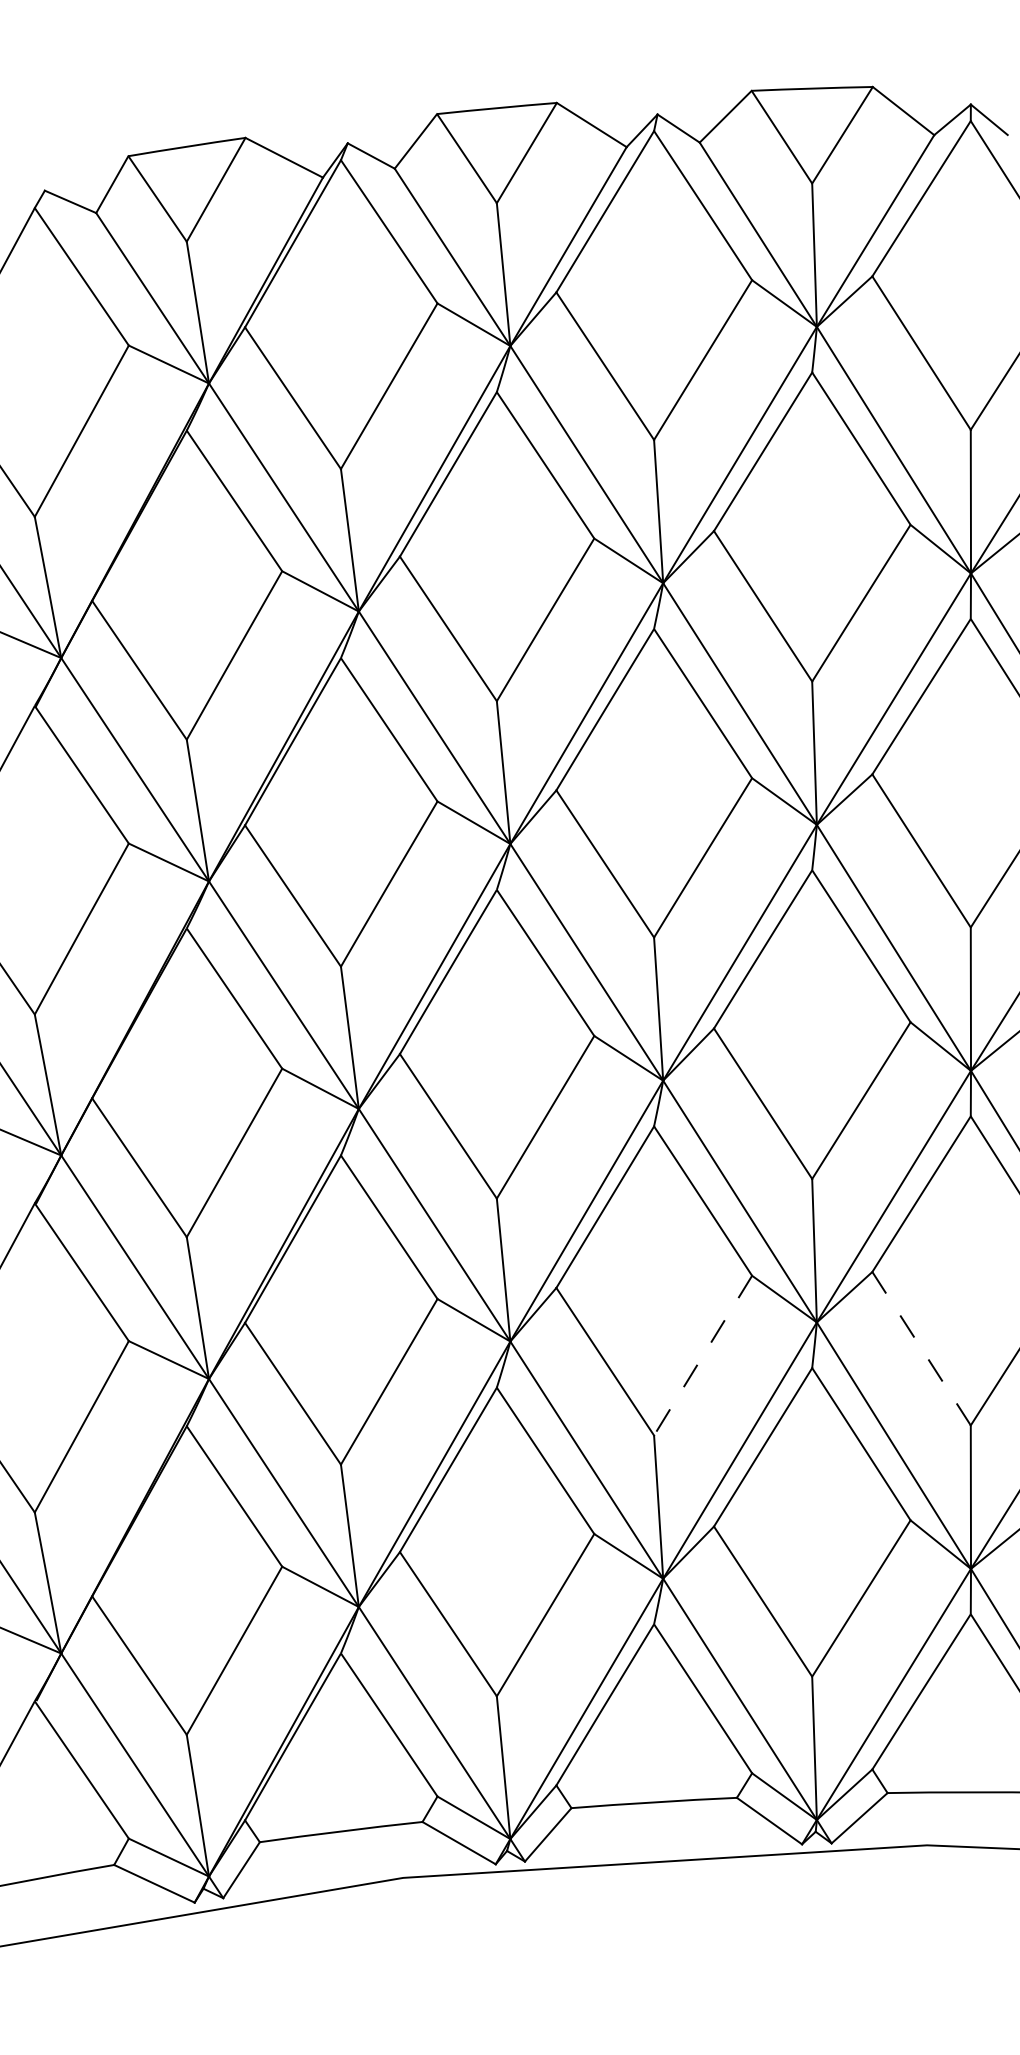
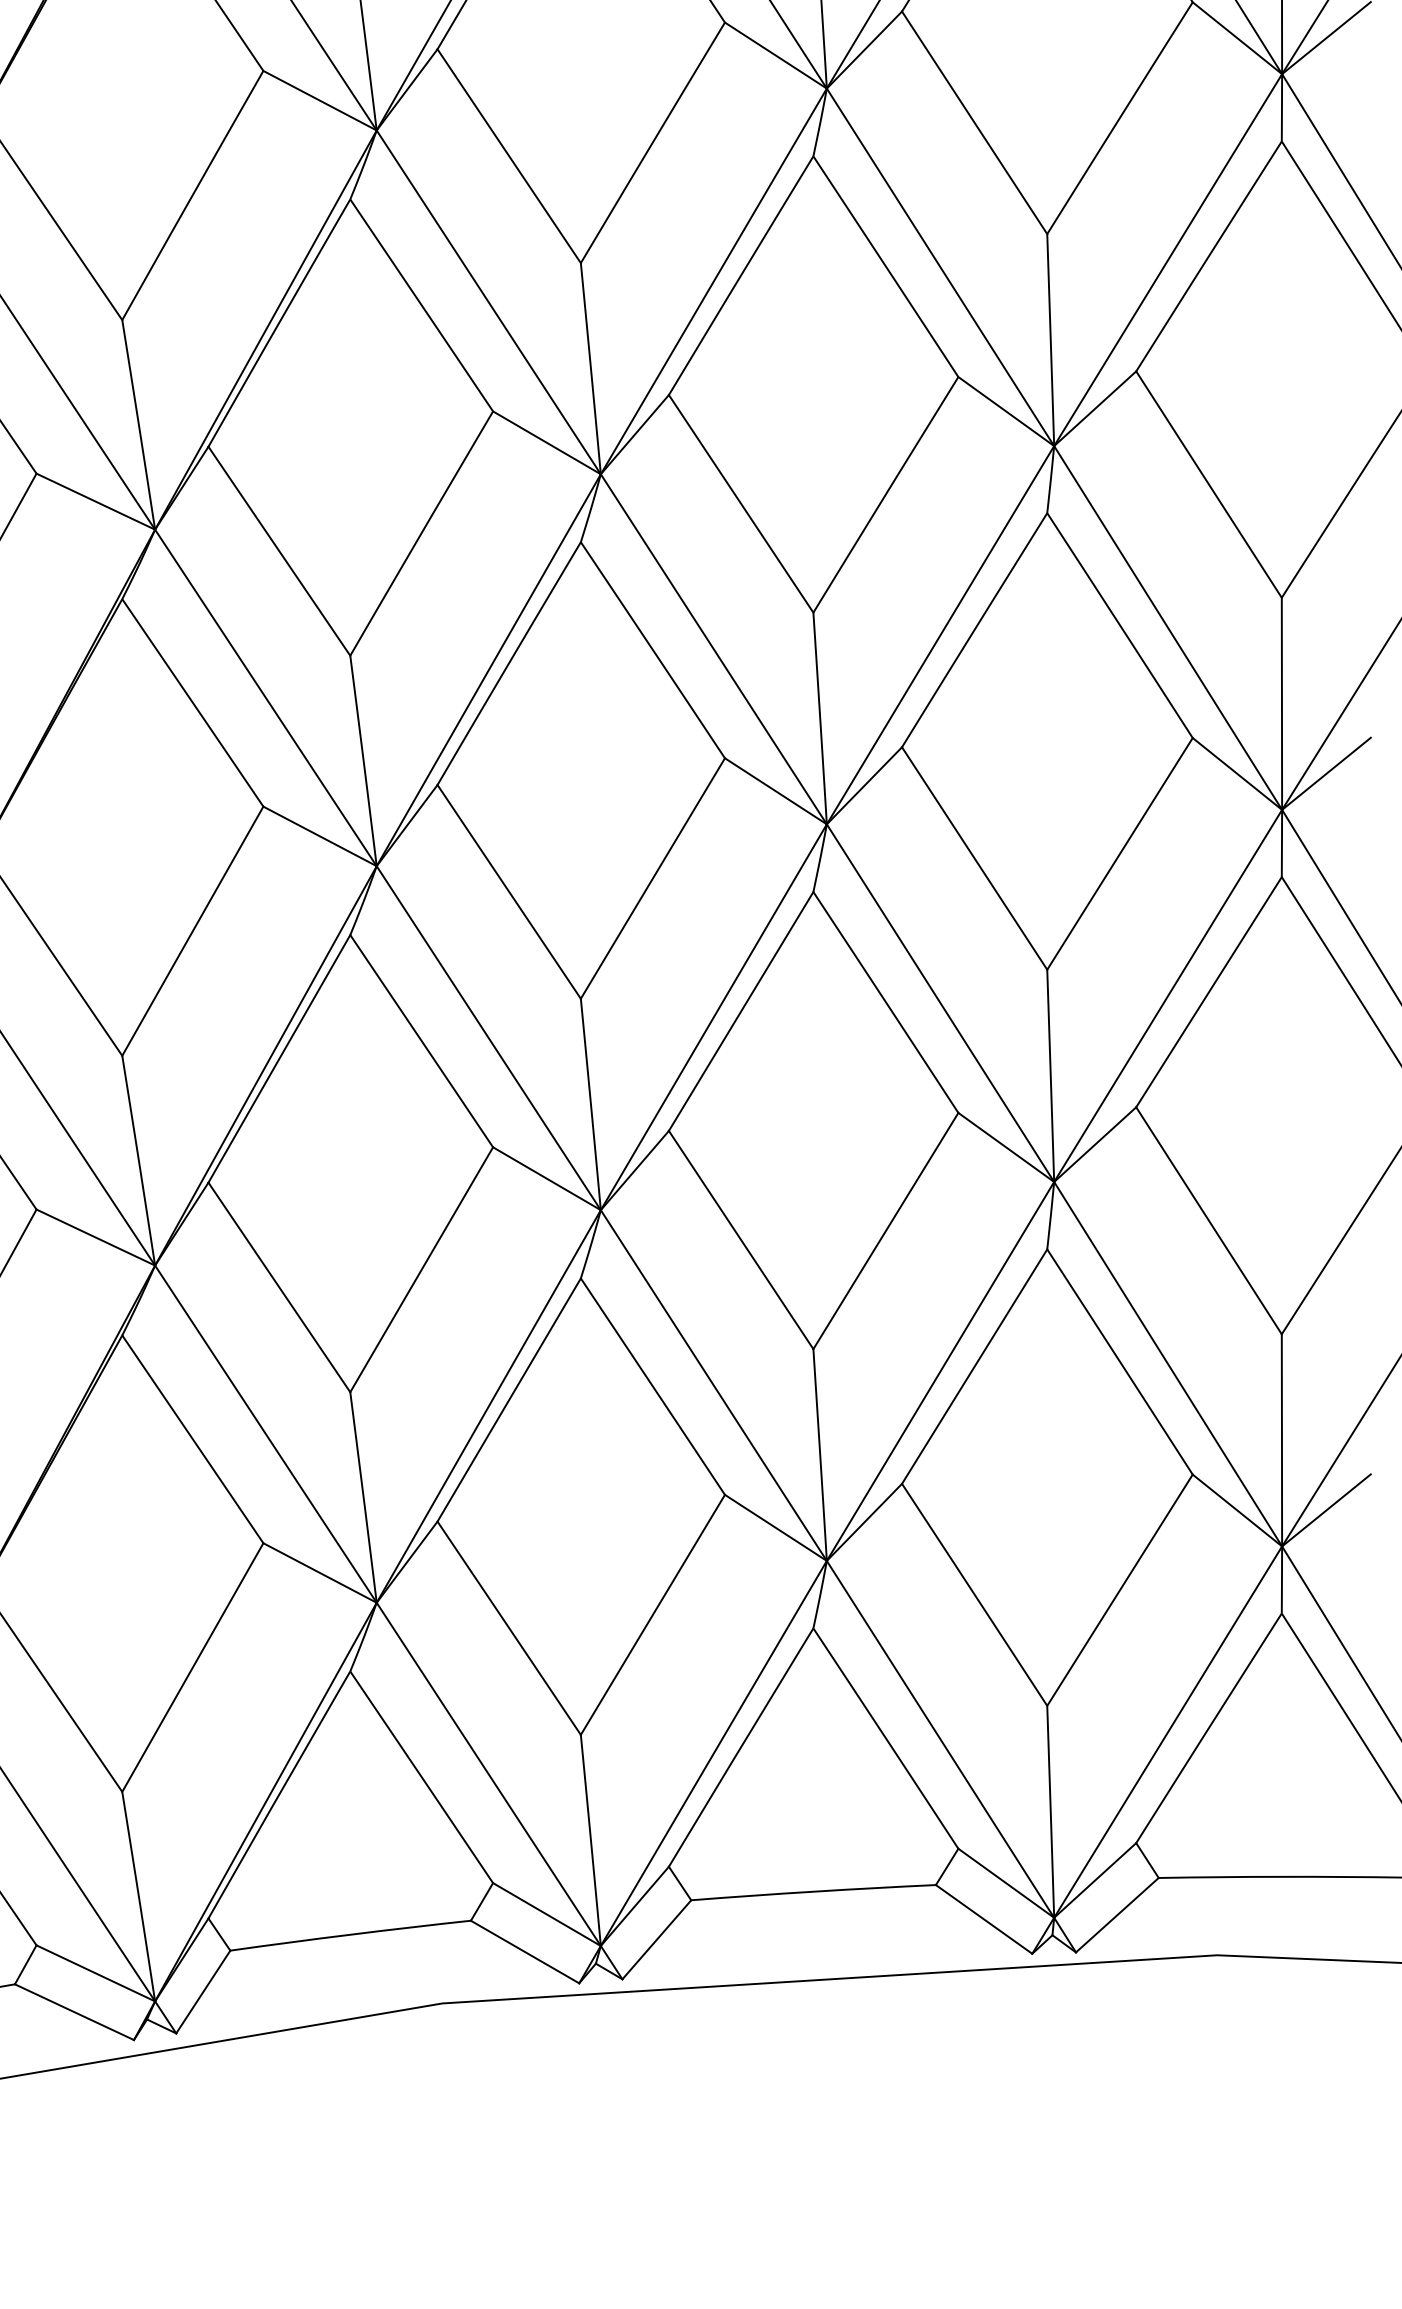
line: (921, 1348) -> (1208, 1220), dashed -> solid
line: (703, 1355) -> (886, 1230), dashed -> solid

